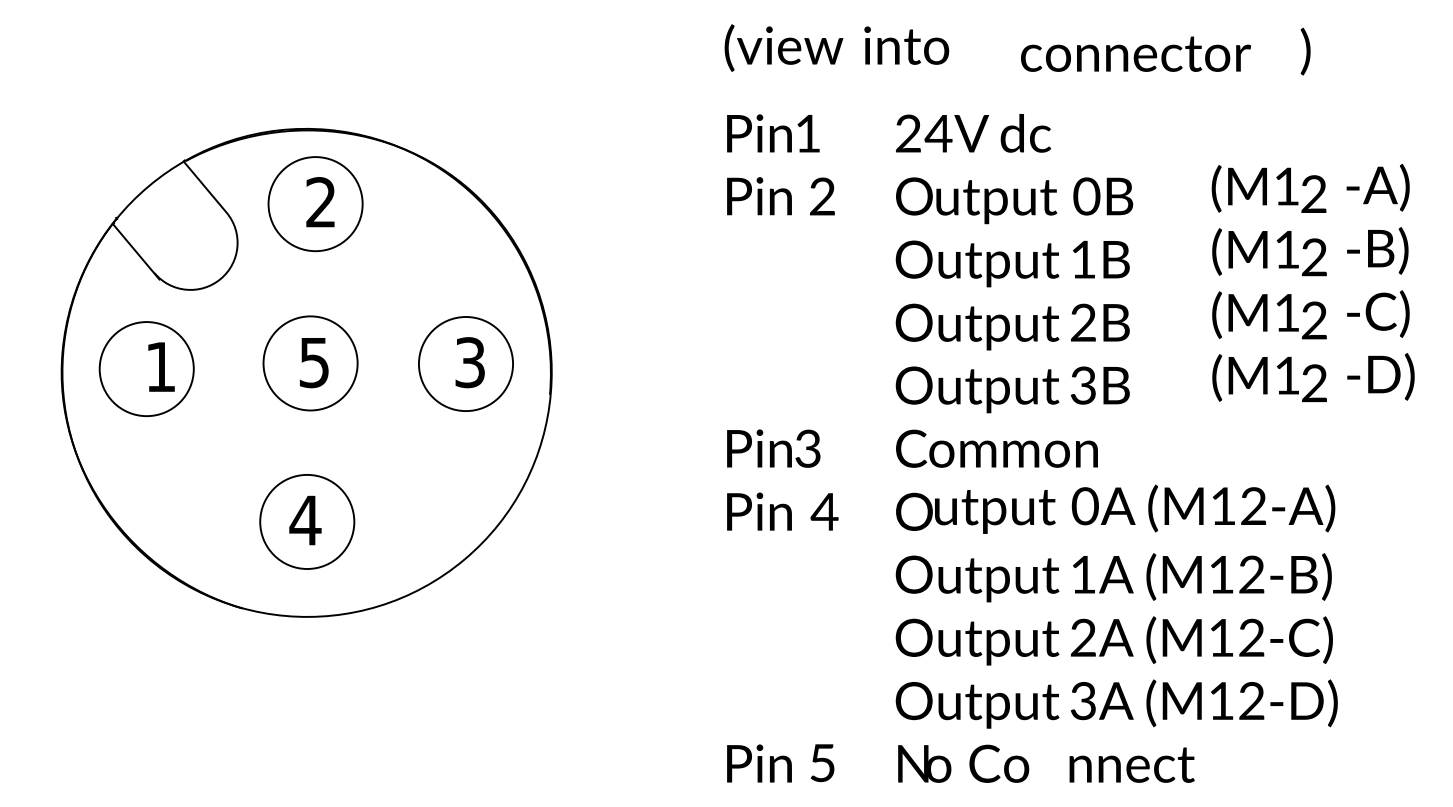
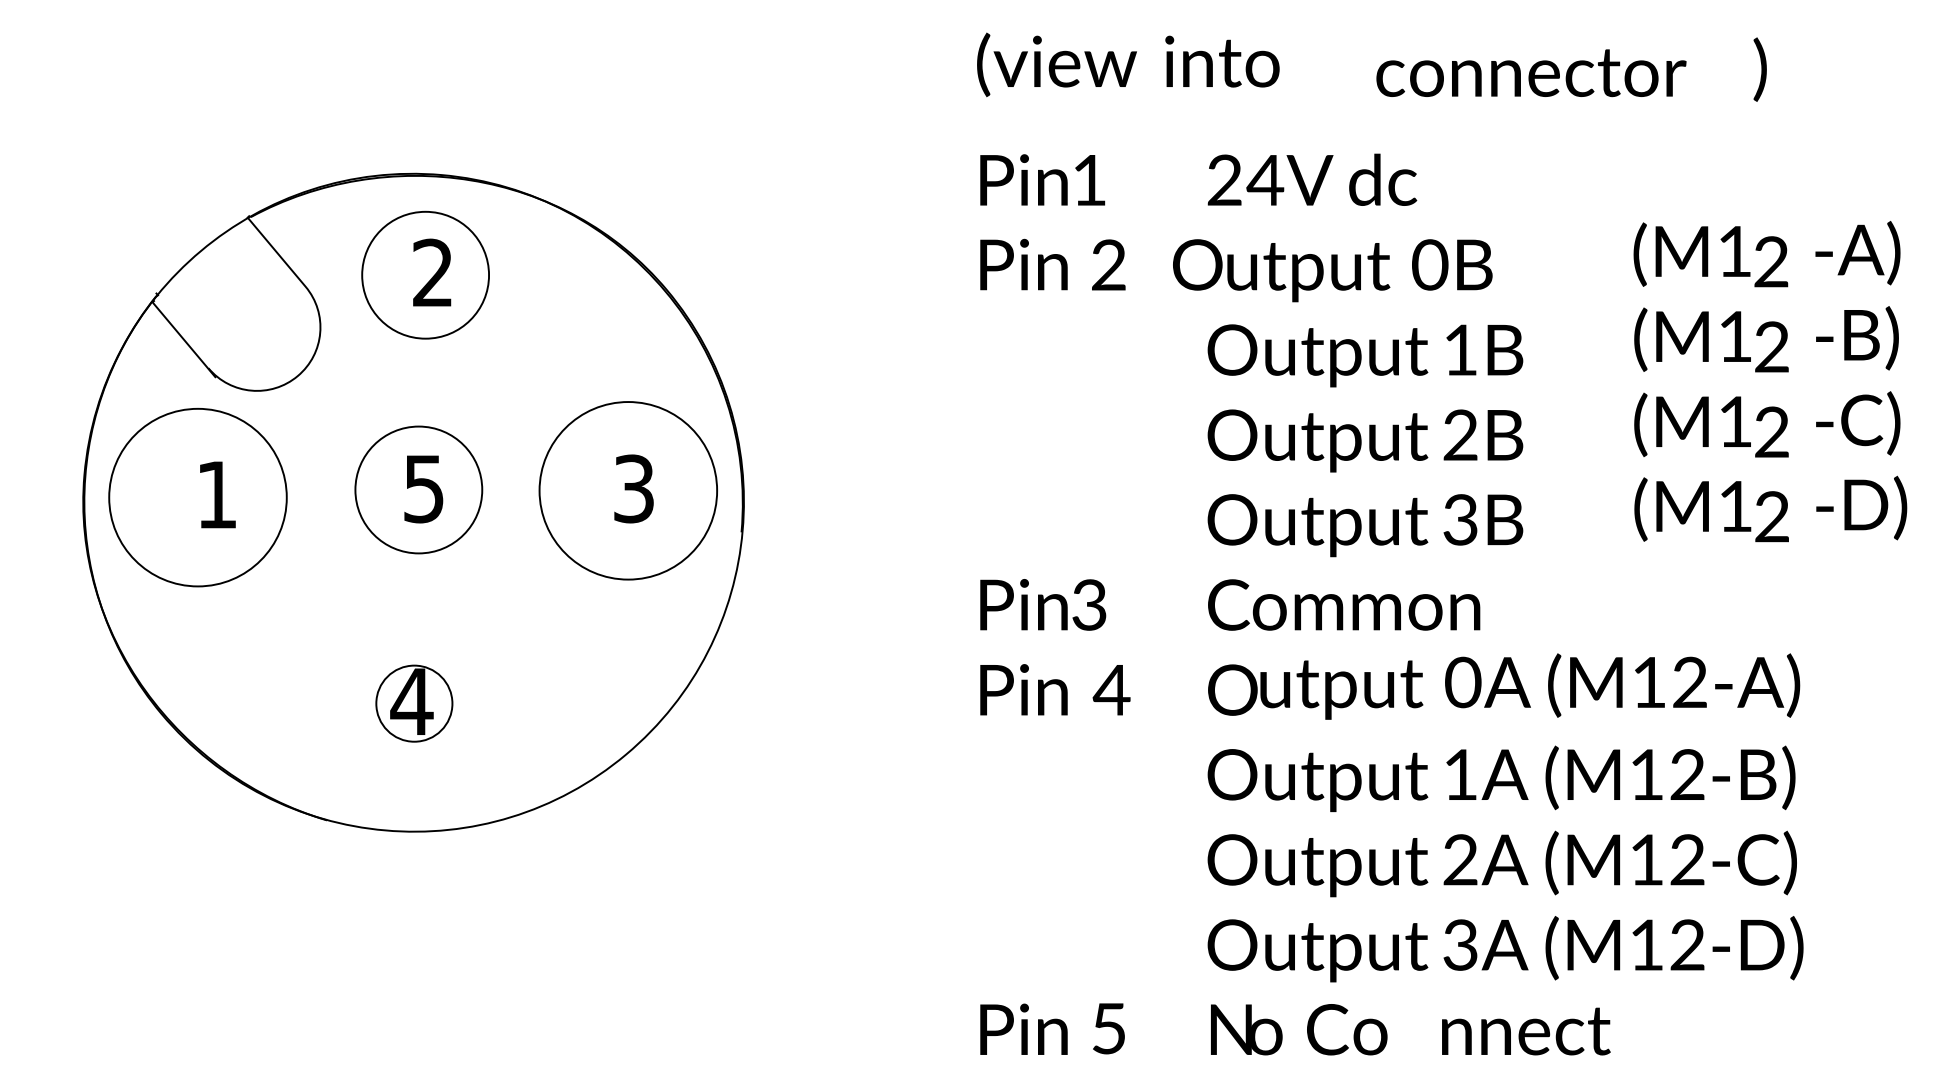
text: (1014, 200) -> (1332, 270), moved
circle: (465, 364) -> (627, 491), size x1.4
circle: (146, 369) -> (197, 498), size x1.4
circle: (307, 521) -> (414, 703), size x0.6

